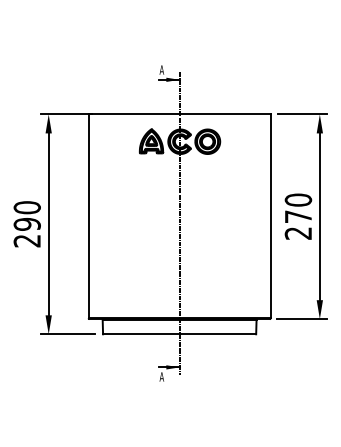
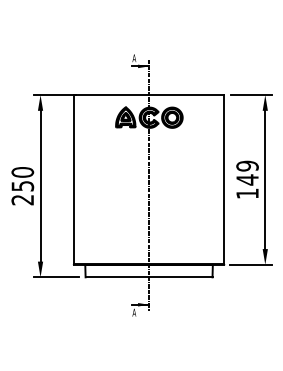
text: (298, 216) -> (247, 179), 270 -> 149
text: (26, 223) -> (22, 185), 290 -> 250

